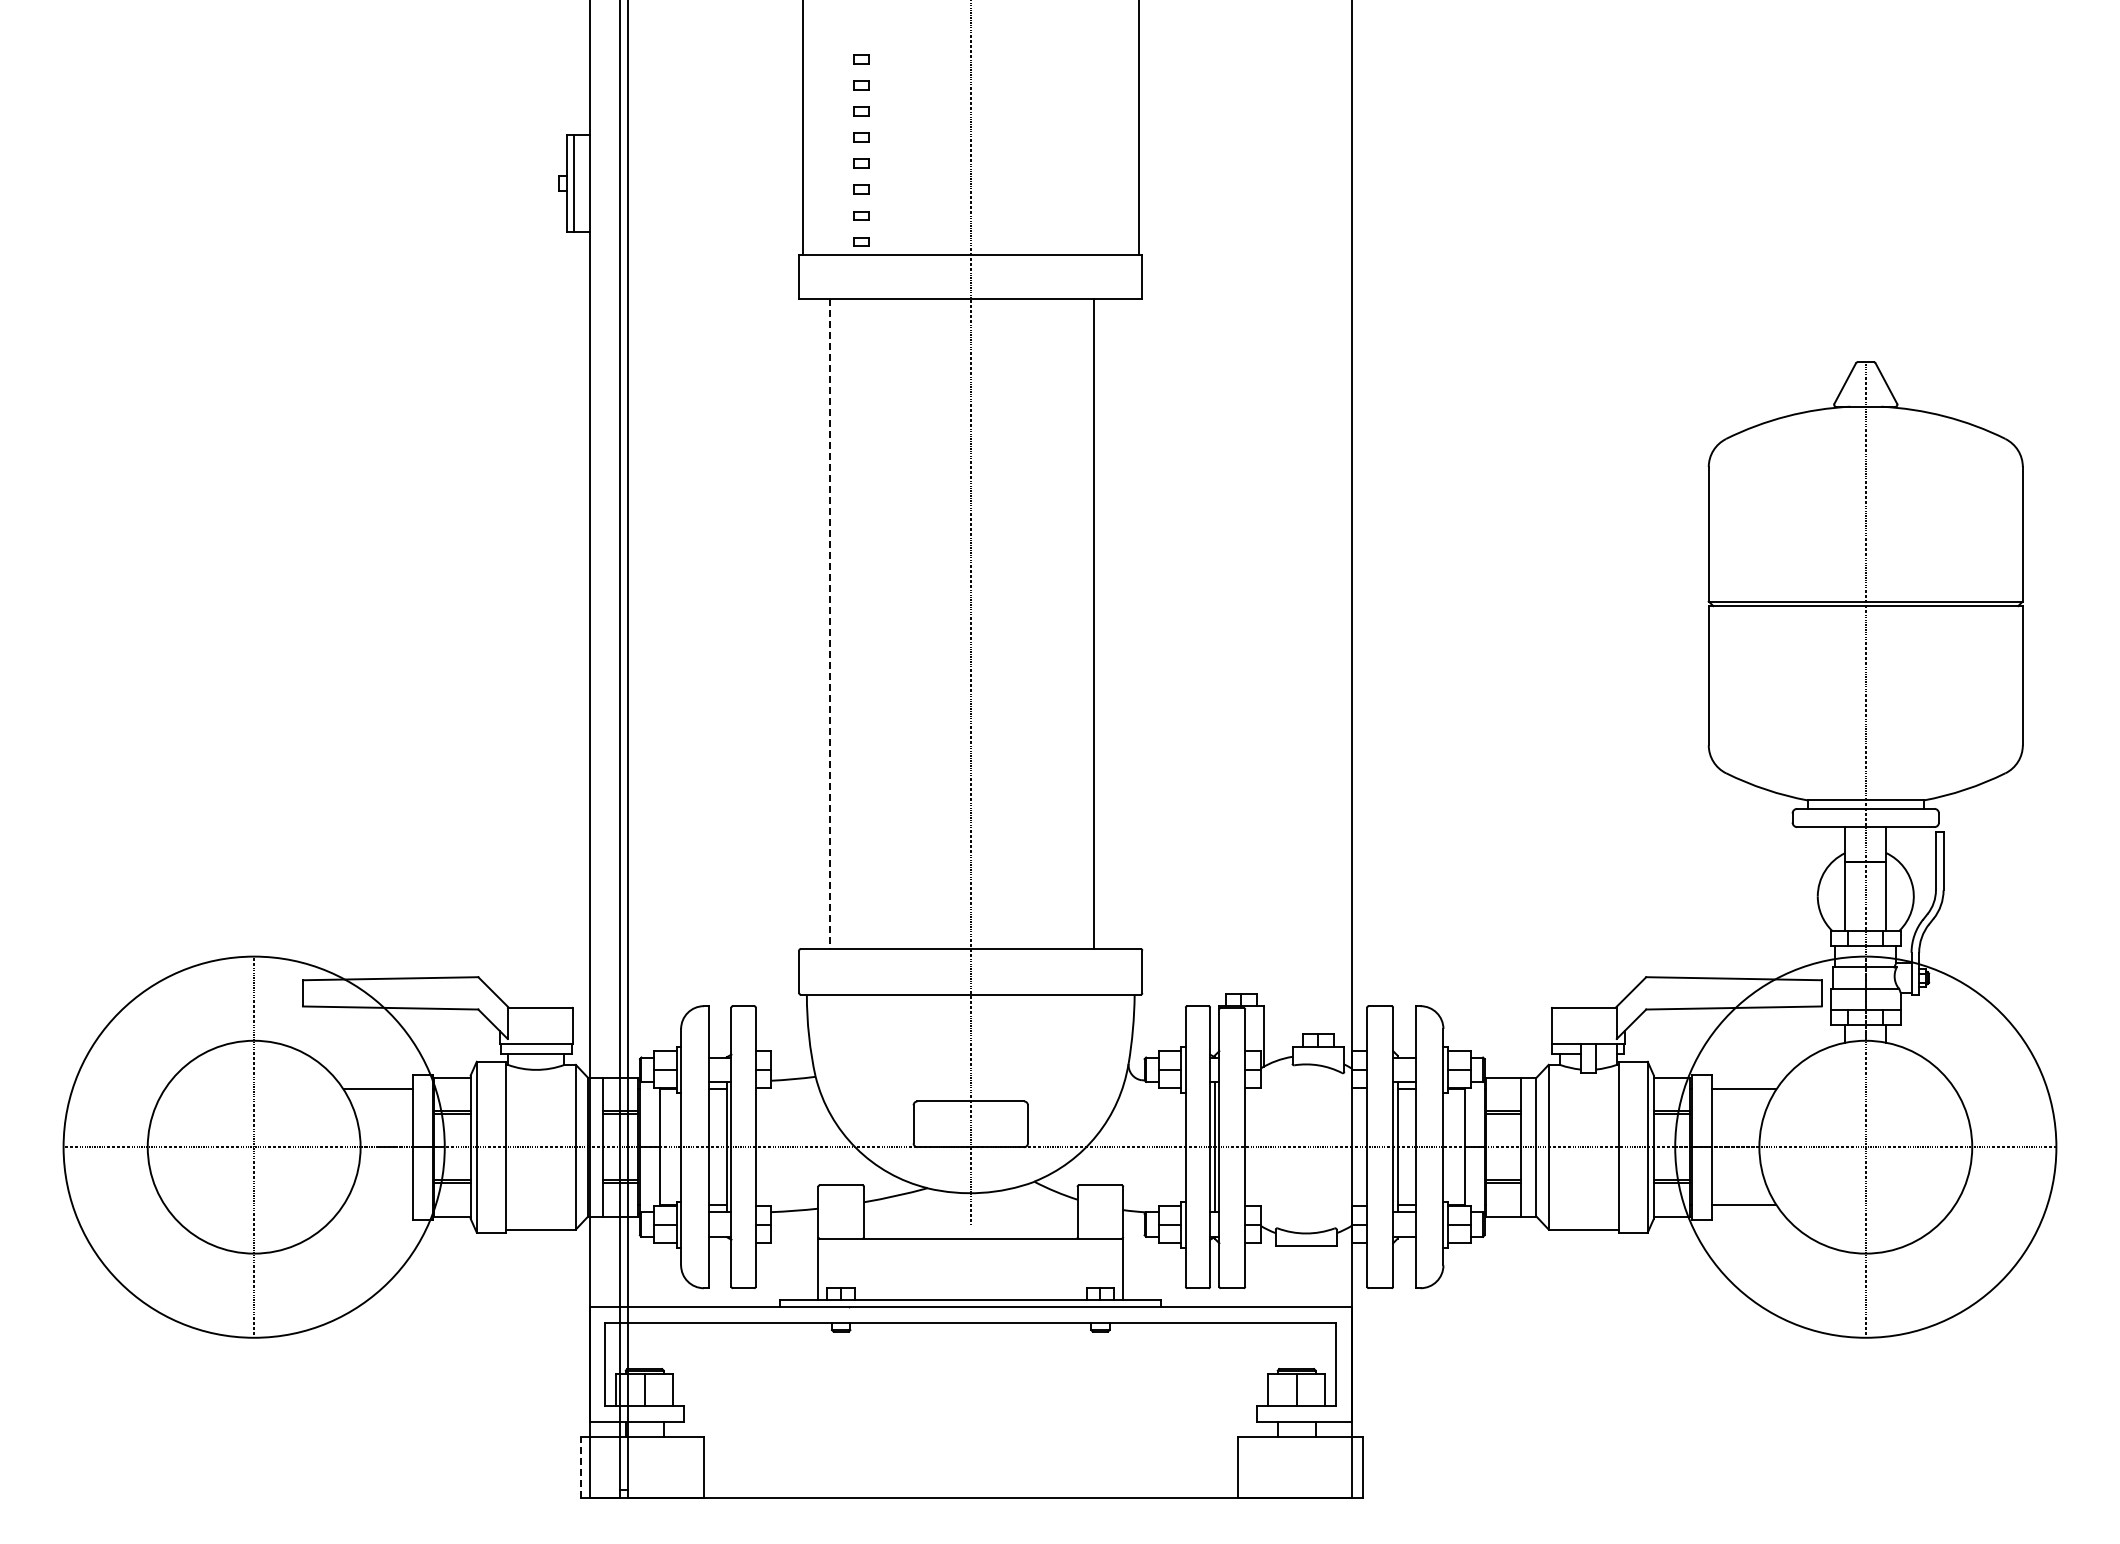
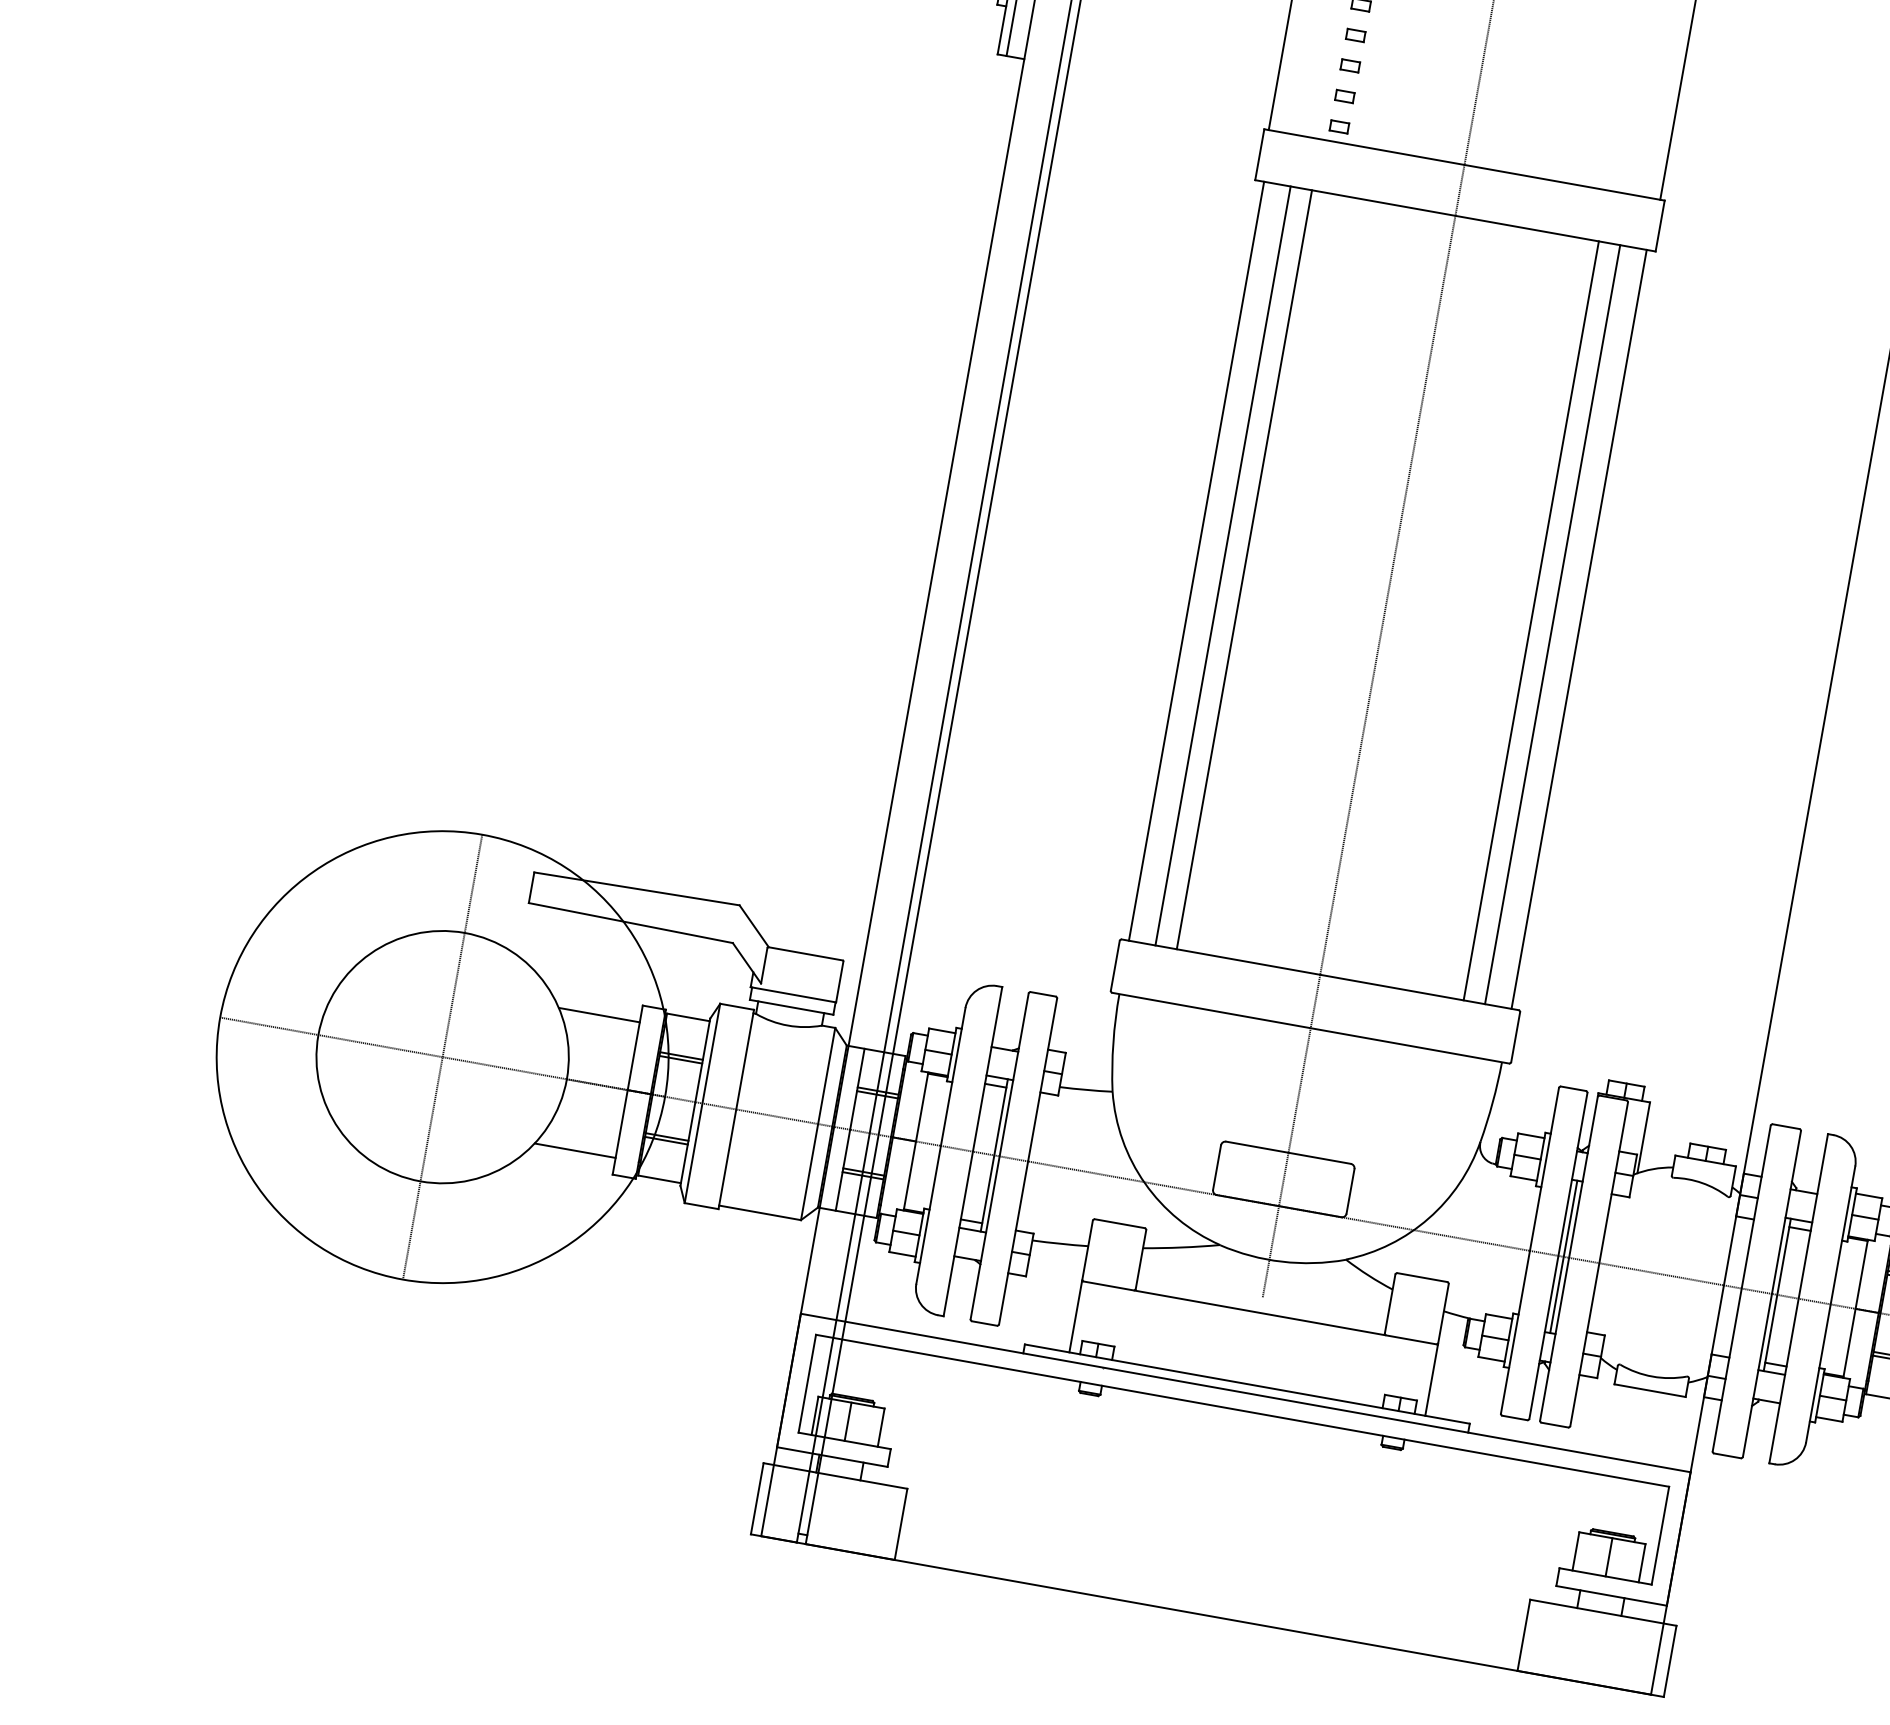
line: (806, 623) -> (1196, 560), added
line: (847, 623) -> (1244, 569), added
line: (1111, 623) -> (1552, 624), added
line: (1134, 623) -> (1578, 628), added
line: (829, 624) -> (1222, 566), dashed -> solid
line: (377, 1205) -> (574, 1150), added
line: (580, 1466) -> (757, 1497), dashed -> solid

